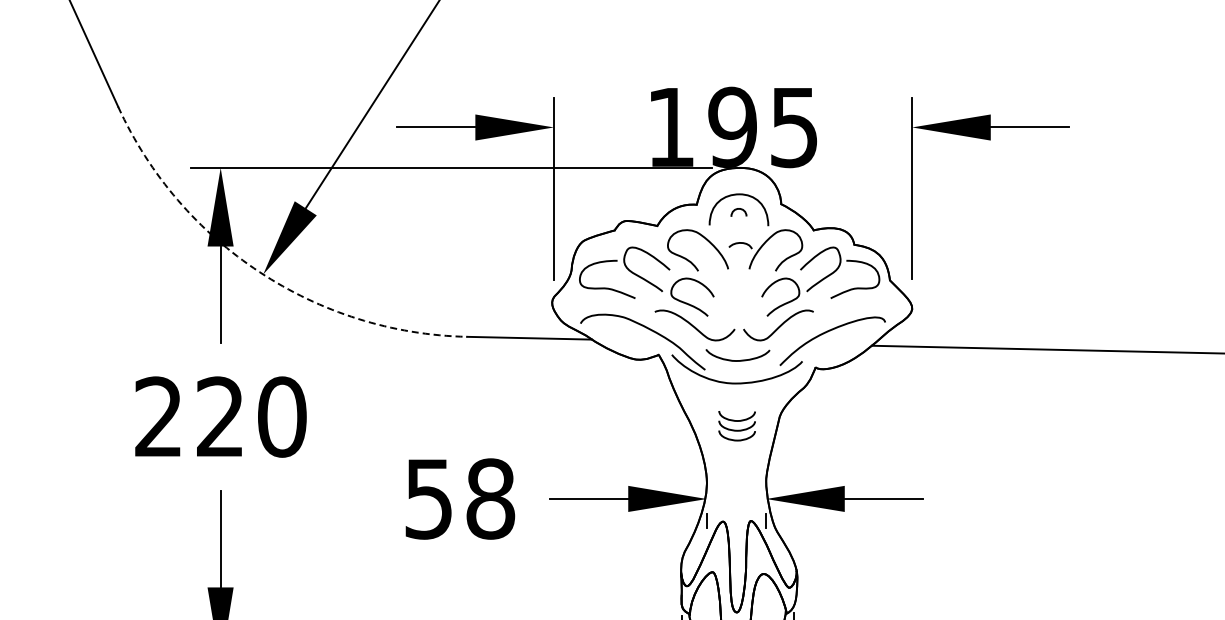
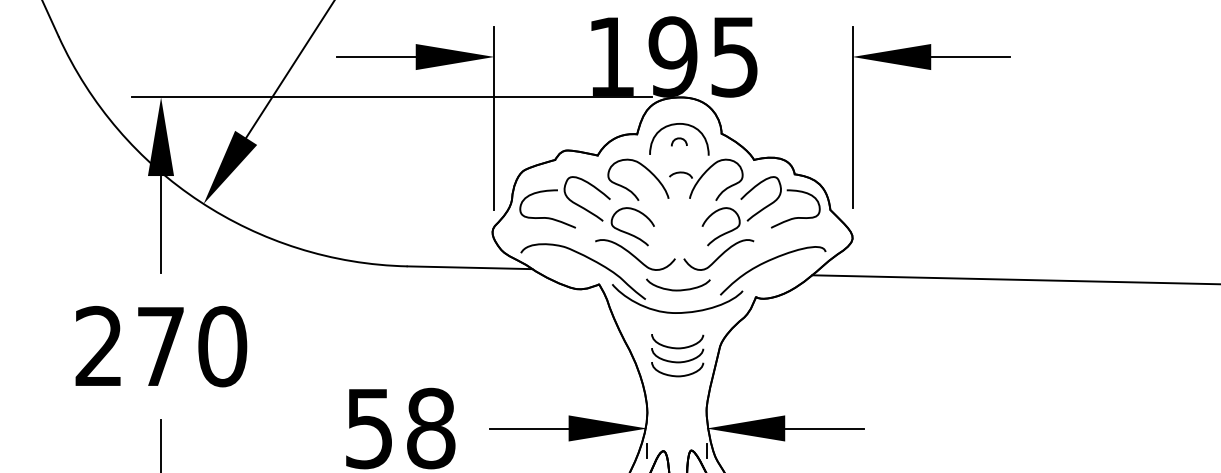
arc: (259, 272) -> (199, 202), dashed -> solid
text: (220, 416) -> (160, 346), 220 -> 270
part: (736, 425) -> (676, 355), size x1.43

